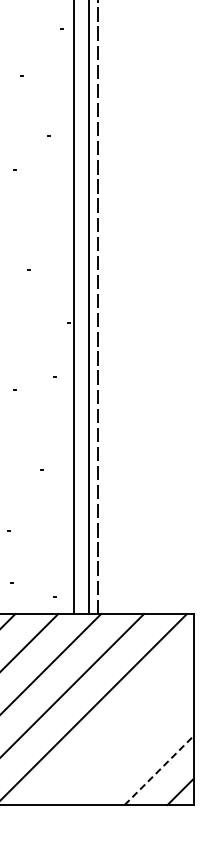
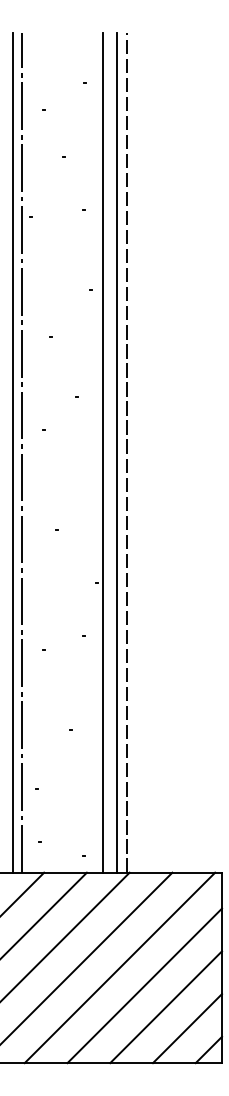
line: (116, 727) -> (144, 985), added
line: (138, 749) -> (166, 1007), added
line: (159, 770) -> (187, 1028), dashed -> solid

